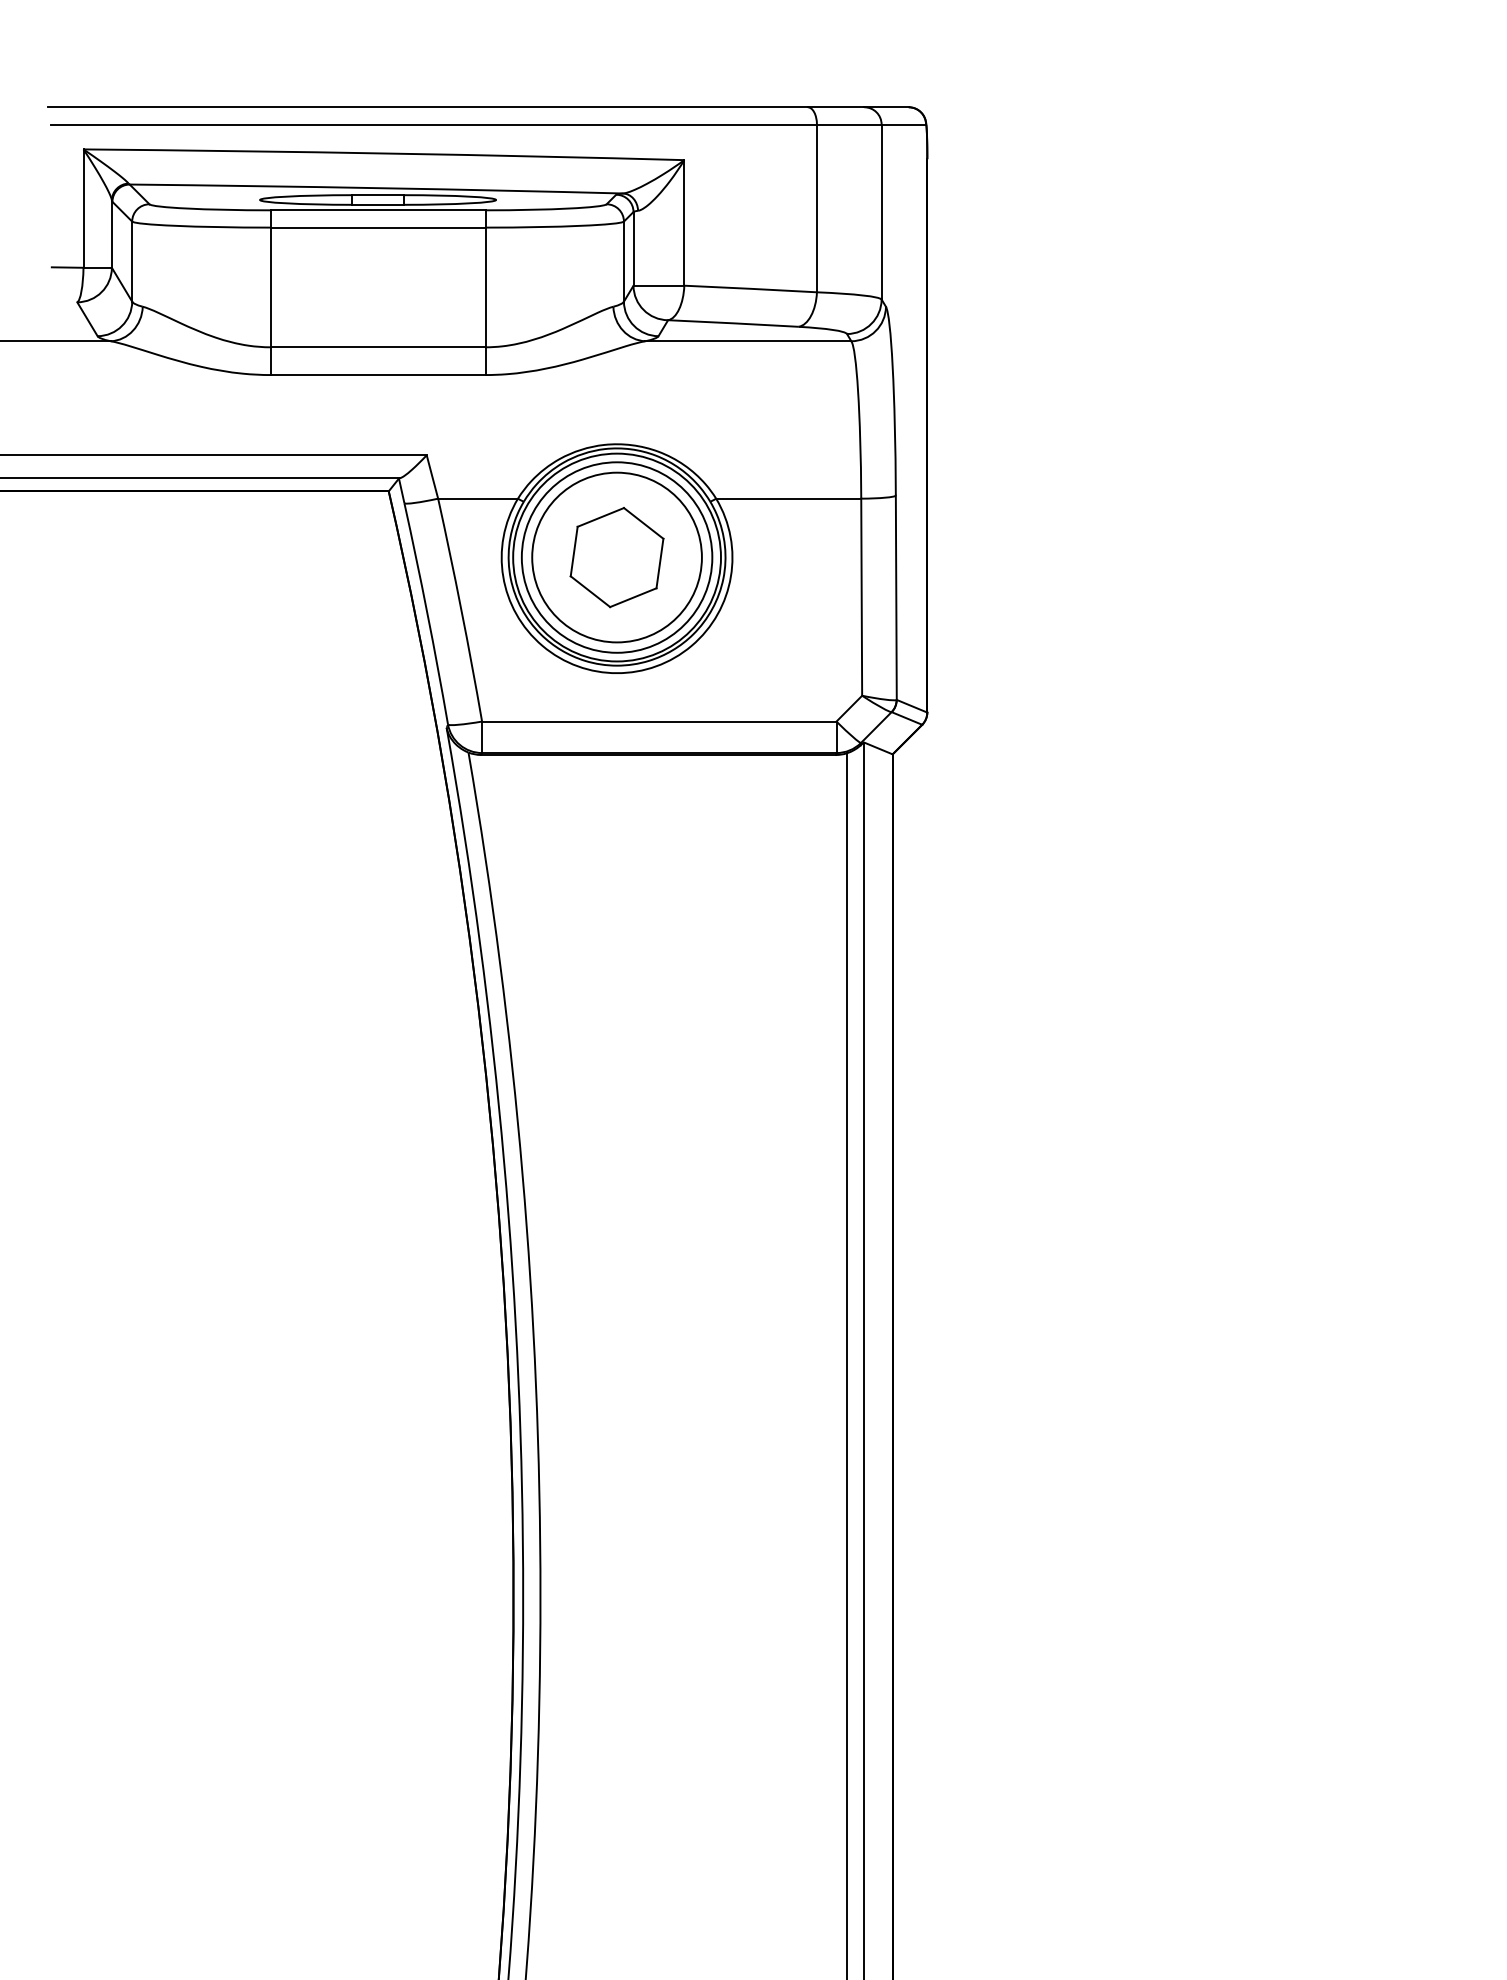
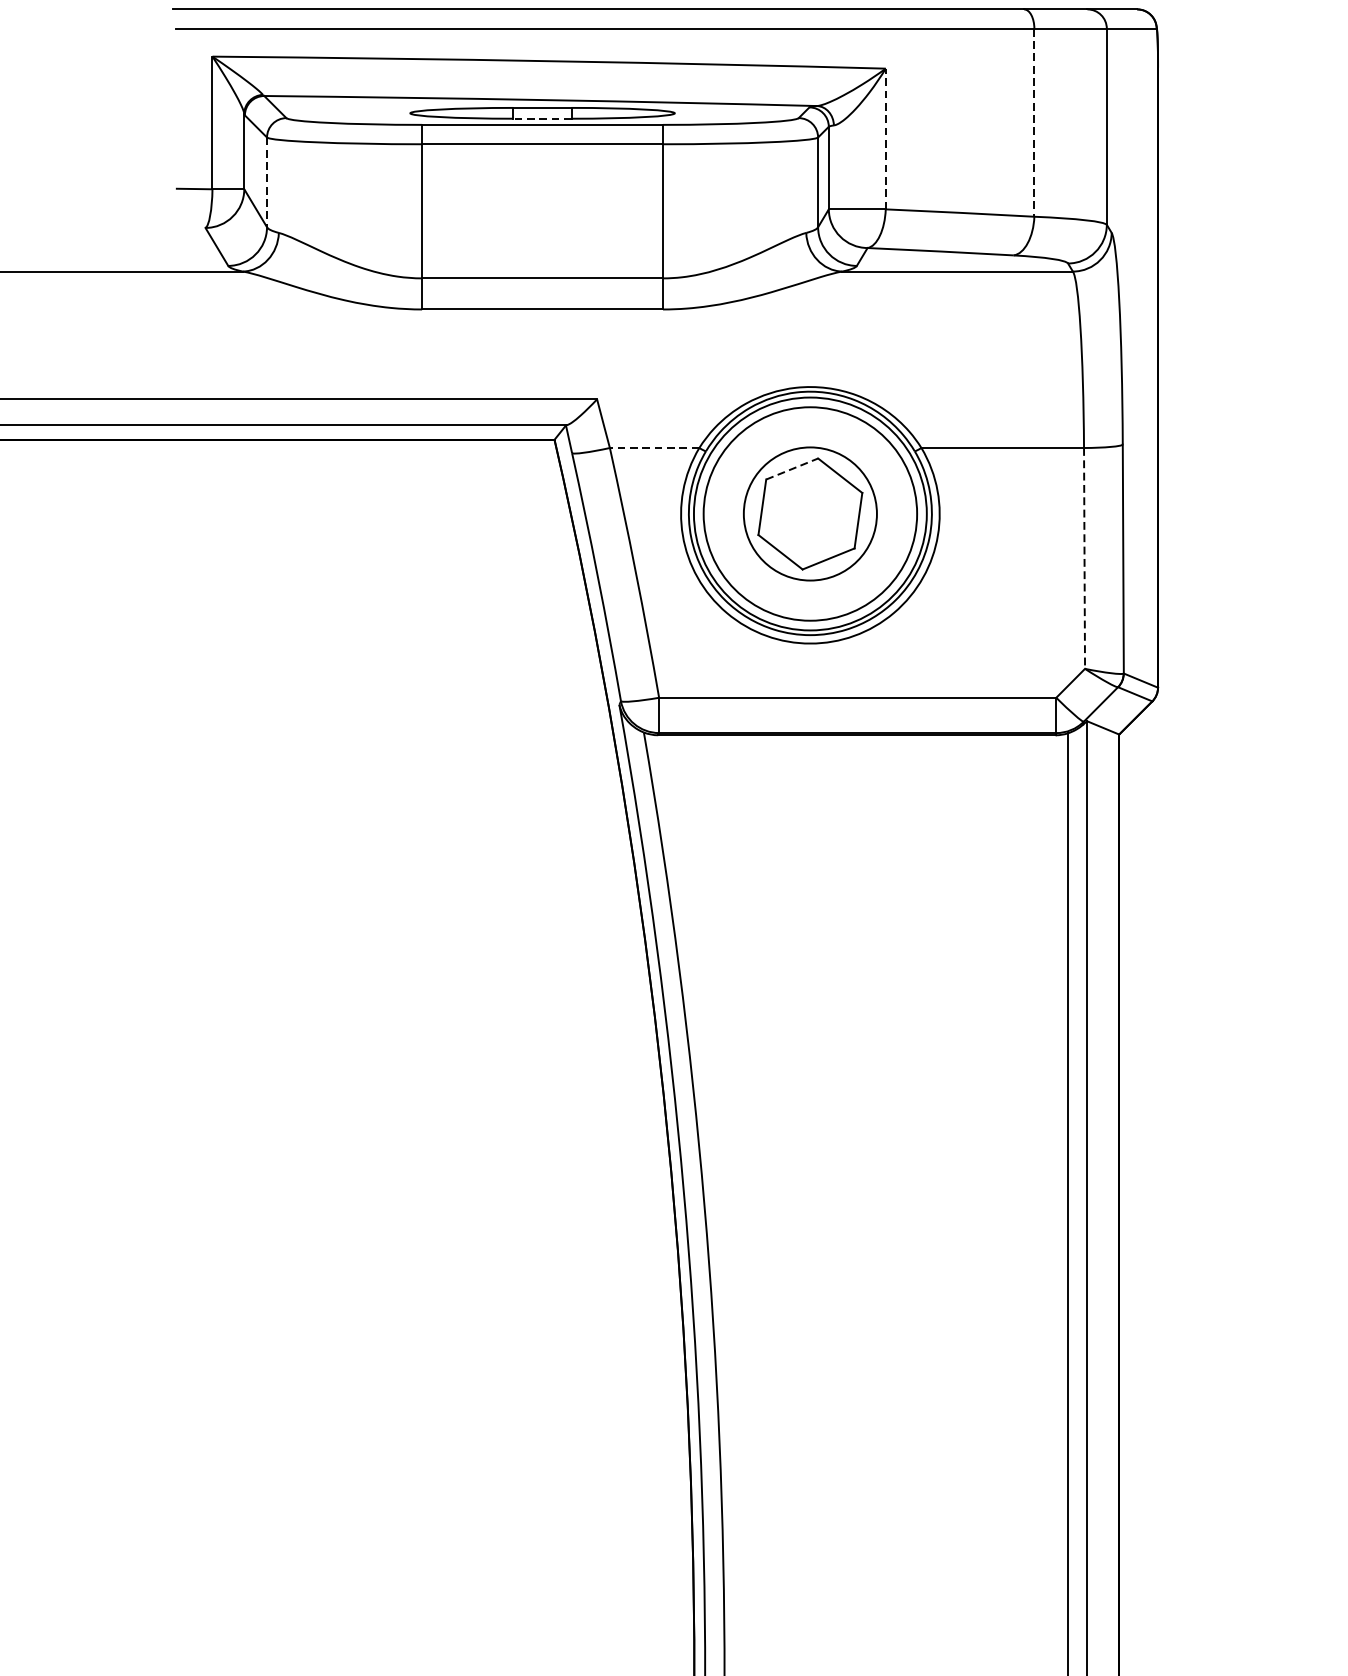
line: (378, 204) -> (543, 118), solid -> dashed
line: (816, 208) -> (1033, 122), solid -> dashed
line: (684, 222) -> (885, 138), solid -> dashed
line: (132, 262) -> (267, 183), solid -> dashed
line: (478, 498) -> (655, 447), solid -> dashed
line: (600, 517) -> (791, 469), solid -> dashed
circle: (616, 557) -> (809, 513), size x0.7
line: (861, 597) -> (1084, 558), solid -> dashed

